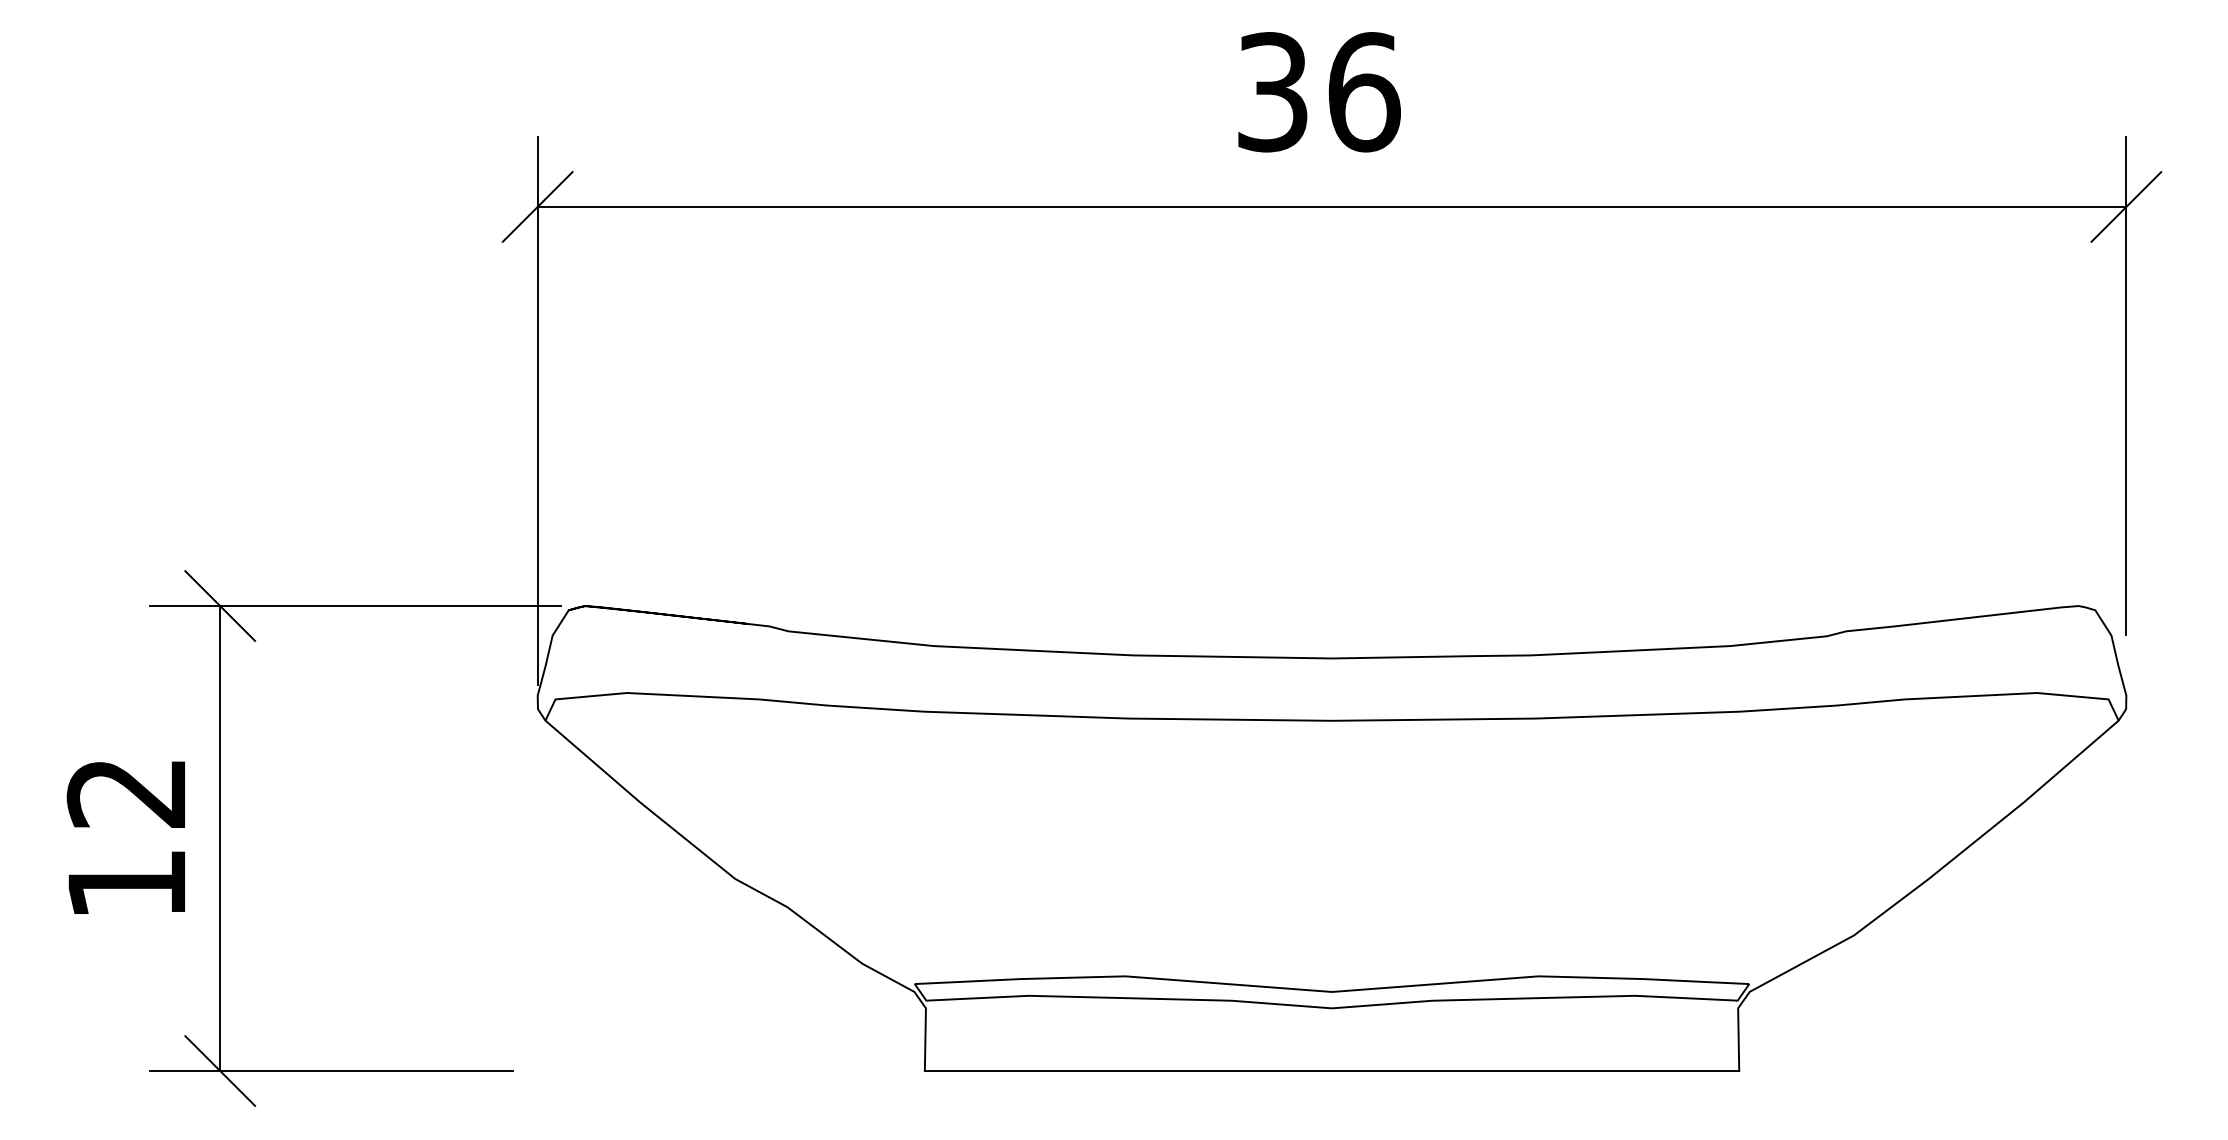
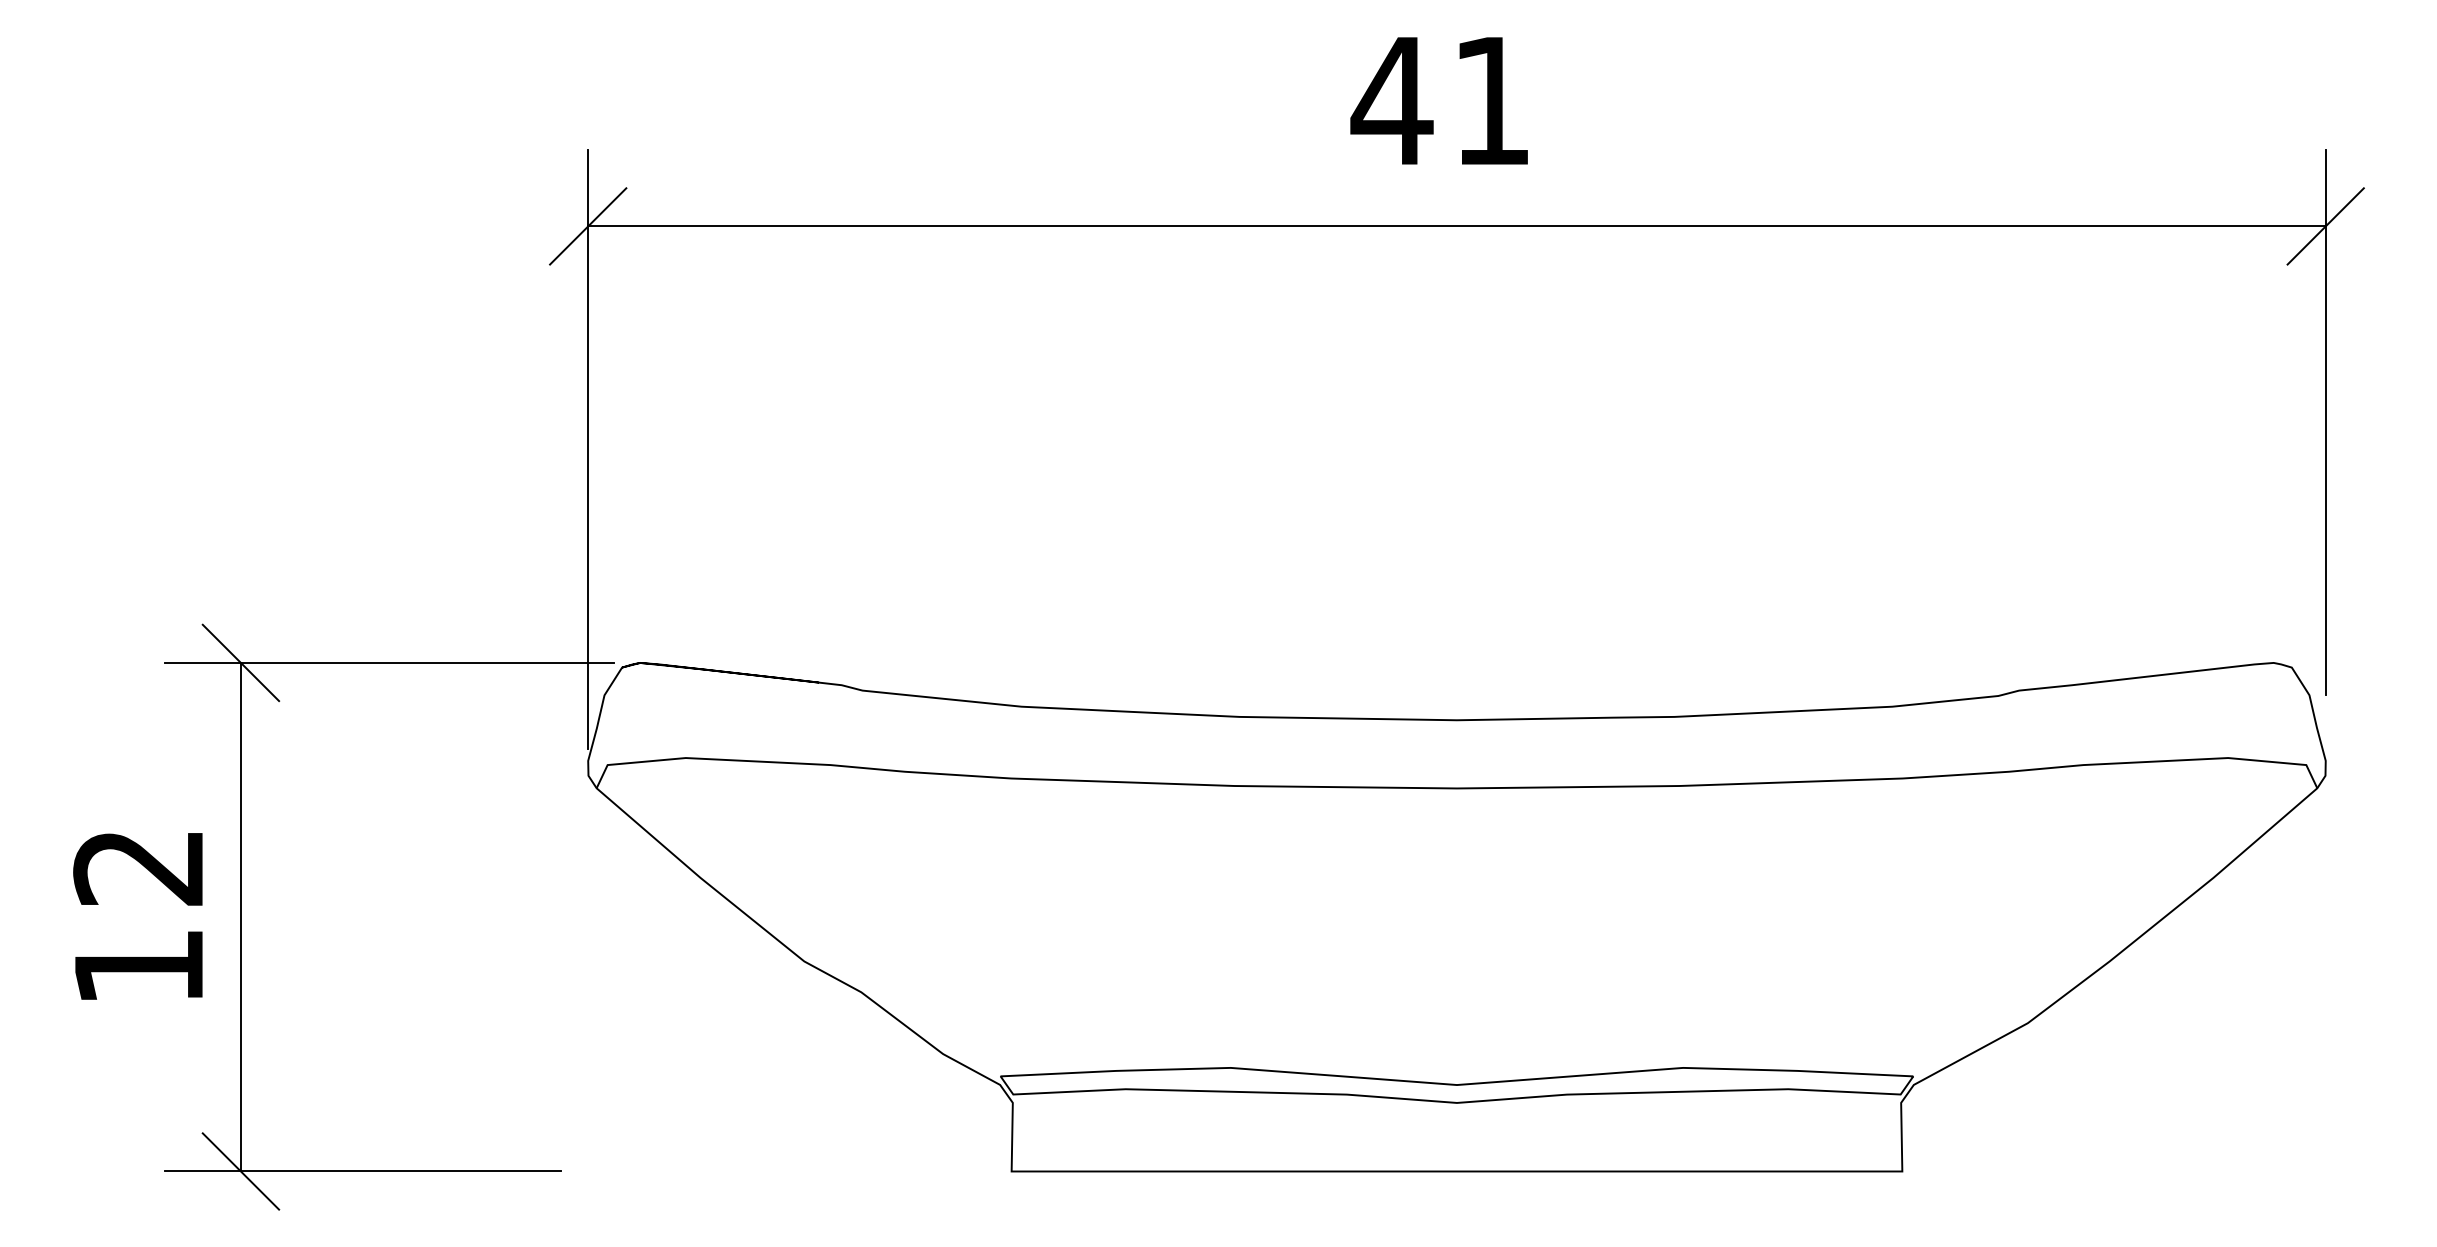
text: (1317, 91) -> (1441, 100), 36 -> 41

